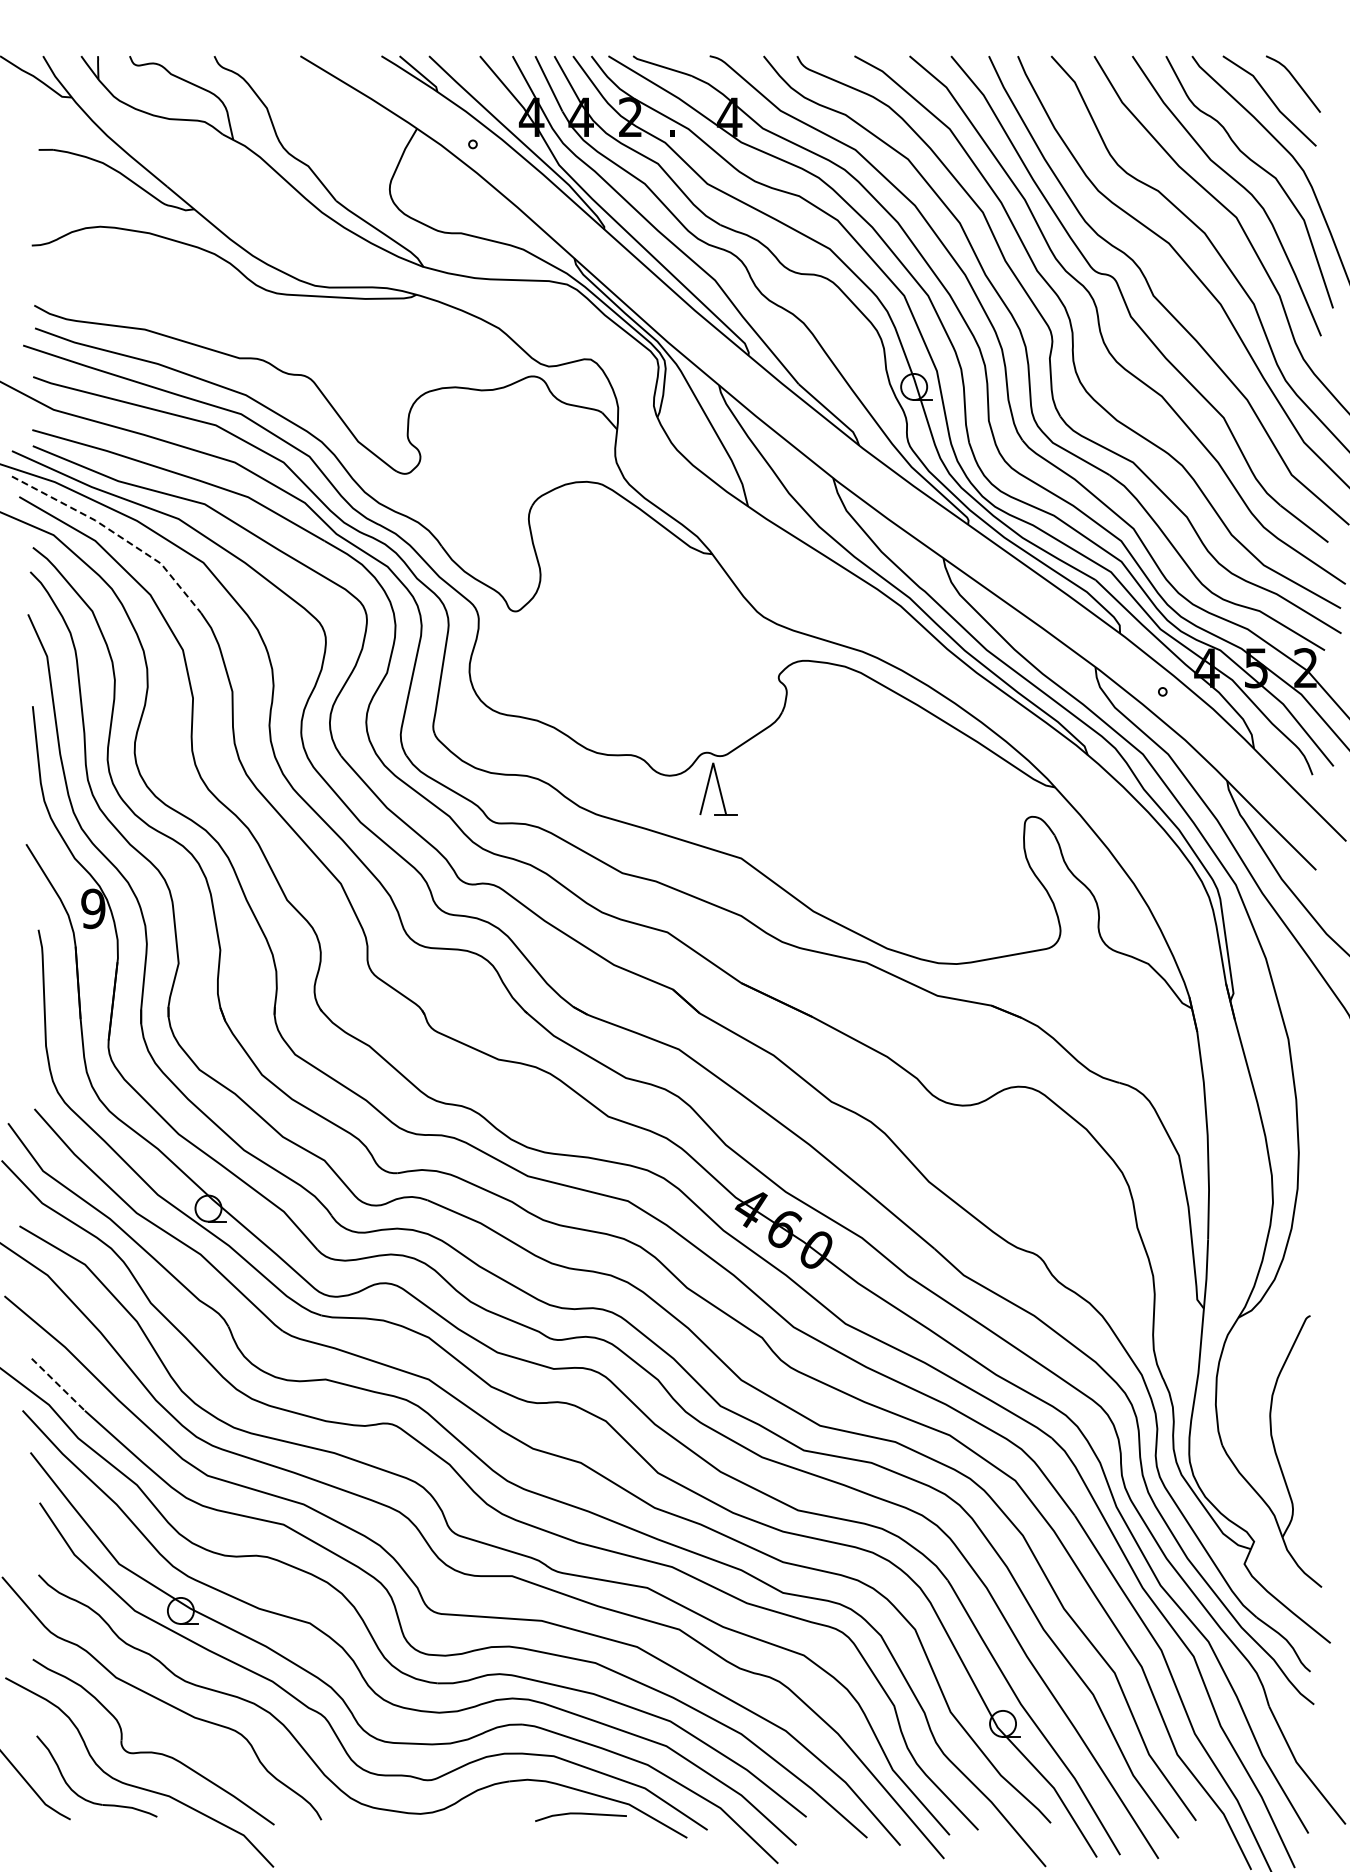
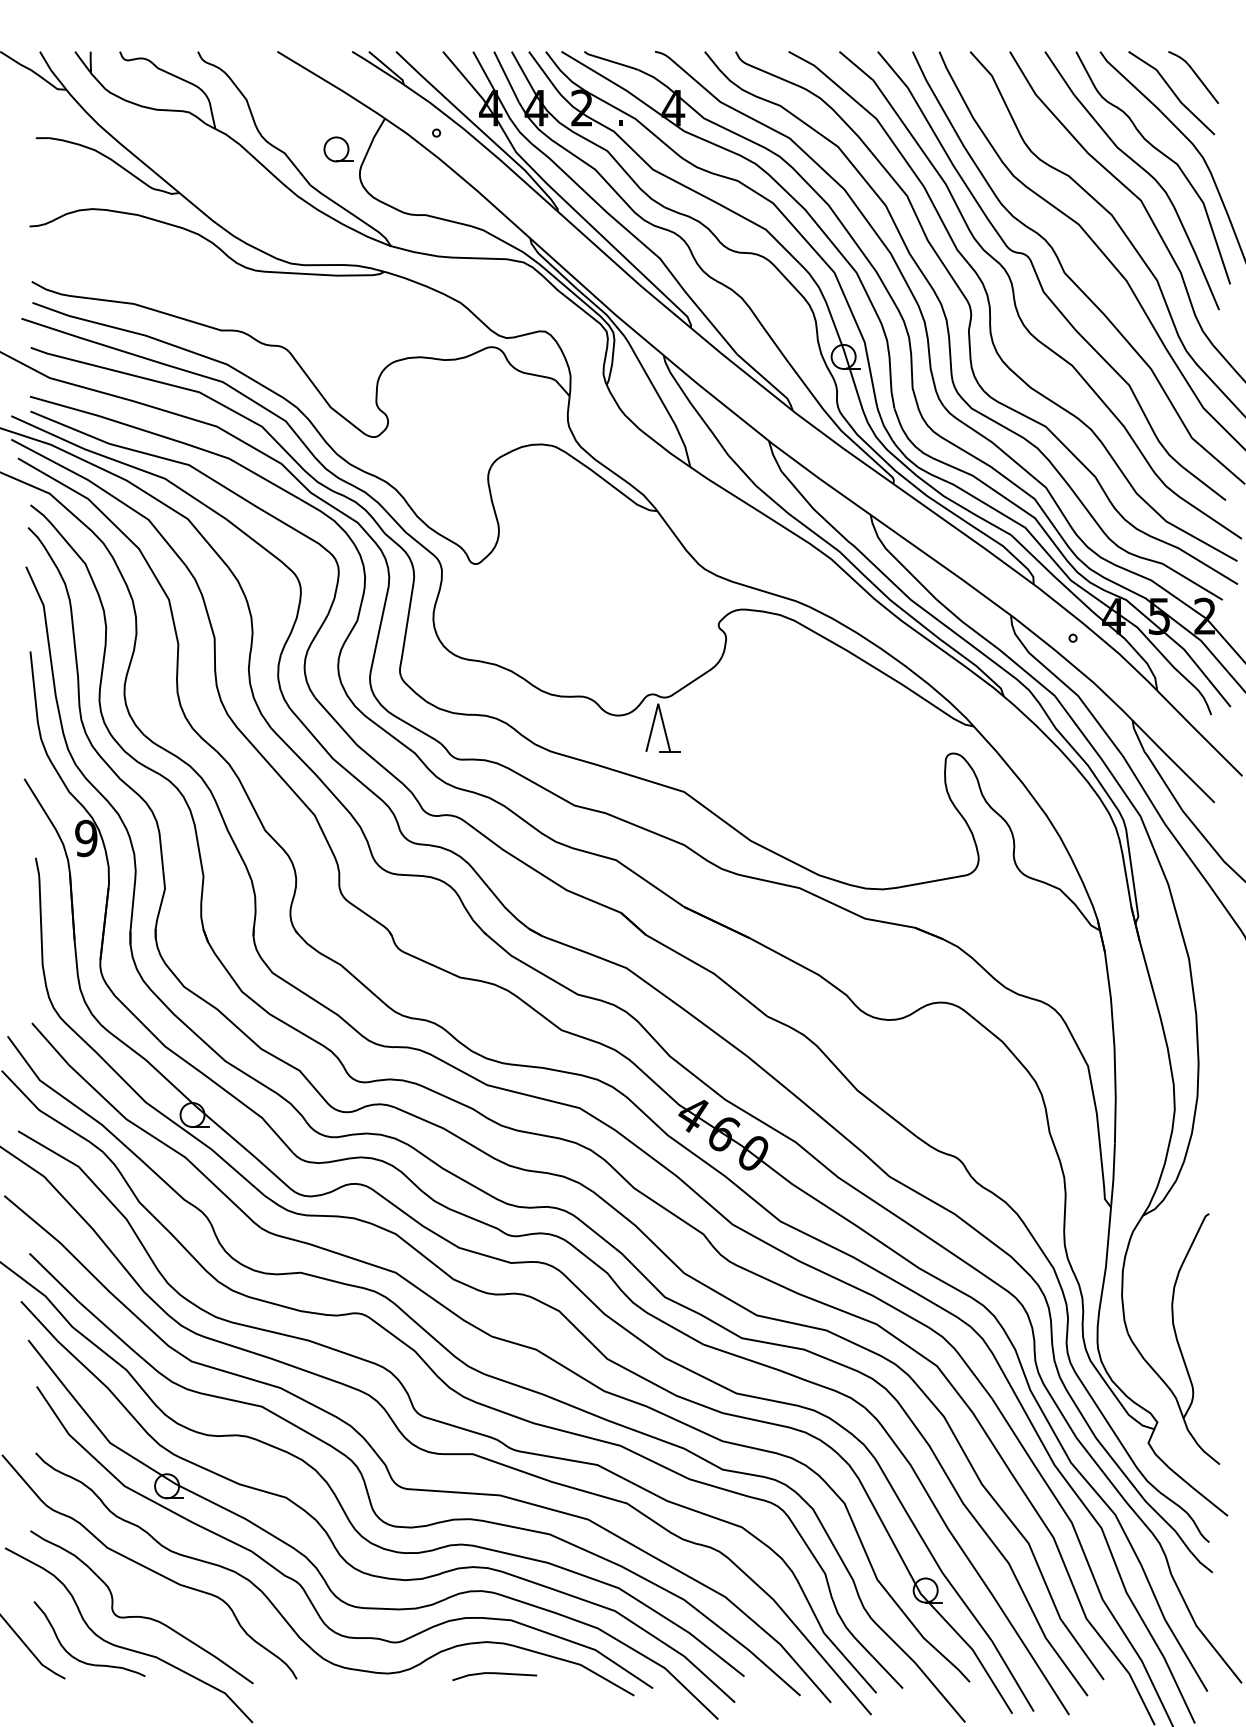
part: (366, 161) -> (338, 148), added
line: (115, 533) -> (106, 492), dashed -> solid
line: (58, 1385) -> (54, 1278), dashed -> solid
line: (580, 1814) -> (494, 1674), moved

